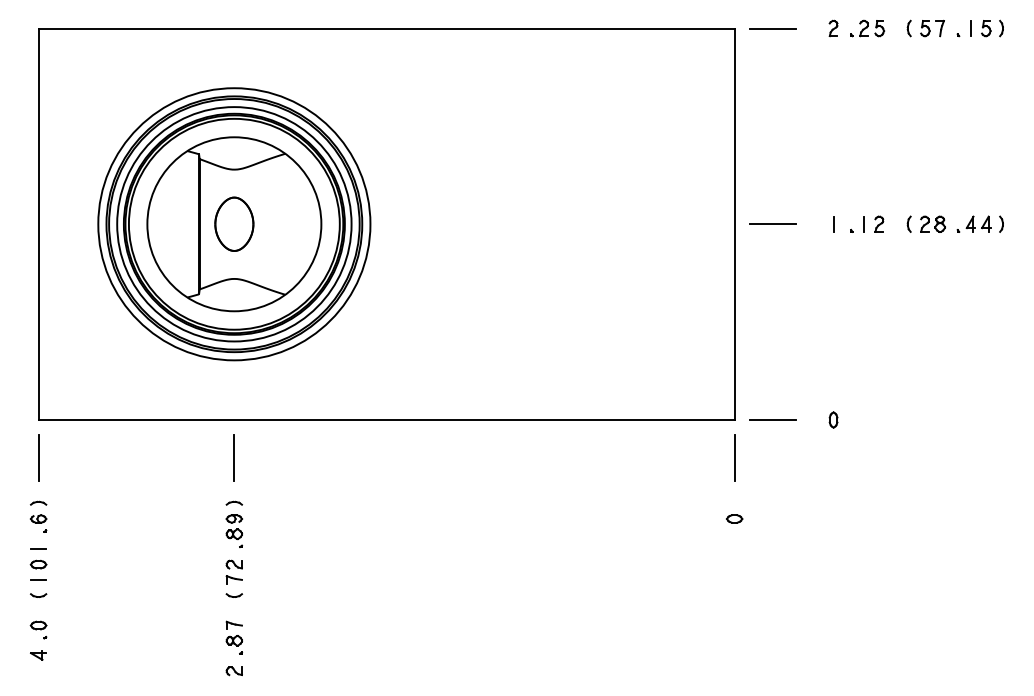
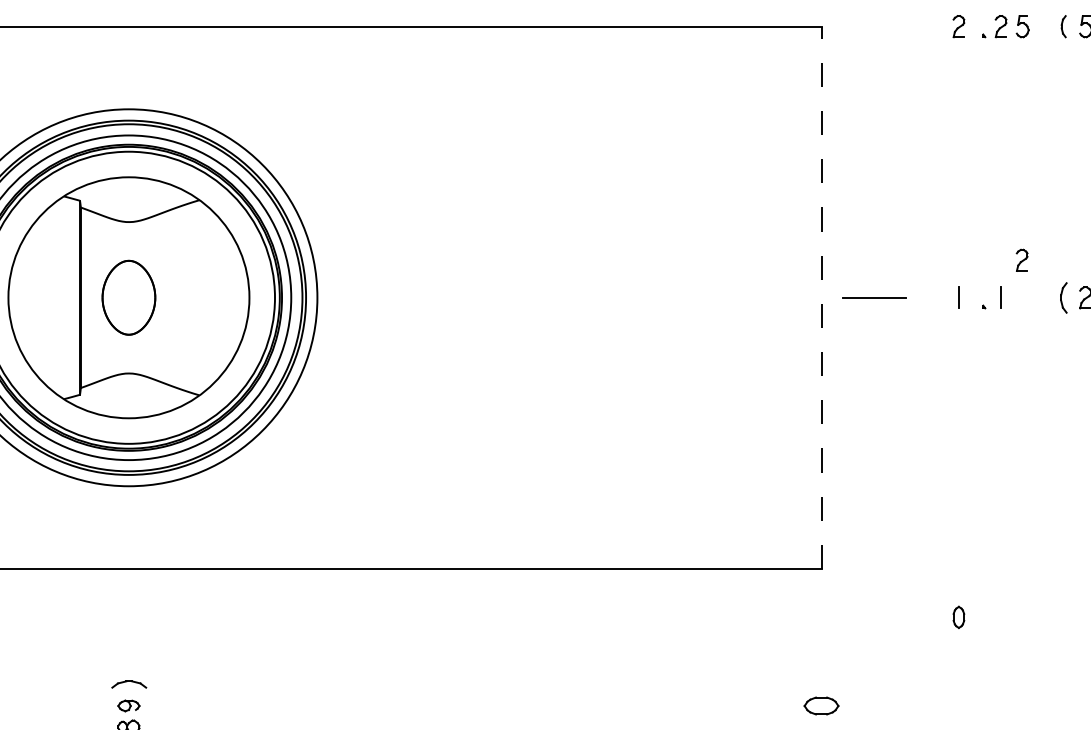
line: (772, 28) -> (874, 26), removed
part: (879, 223) -> (1022, 259), moved
part: (908, 223) -> (1062, 296), size x1.4
line: (734, 224) -> (821, 298), solid -> dashed
part: (833, 419) -> (958, 616), moved
line: (772, 420) -> (874, 569), removed
line: (234, 457) -> (129, 620), removed
line: (734, 457) -> (821, 620), removed
part: (233, 502) -> (127, 683), size x1.6
part: (734, 518) -> (821, 705), size x1.6

